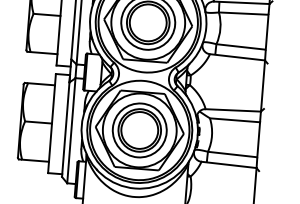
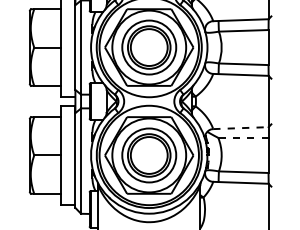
line: (232, 110) -> (240, 128), solid -> dashed
line: (235, 119) -> (243, 137), solid -> dashed

